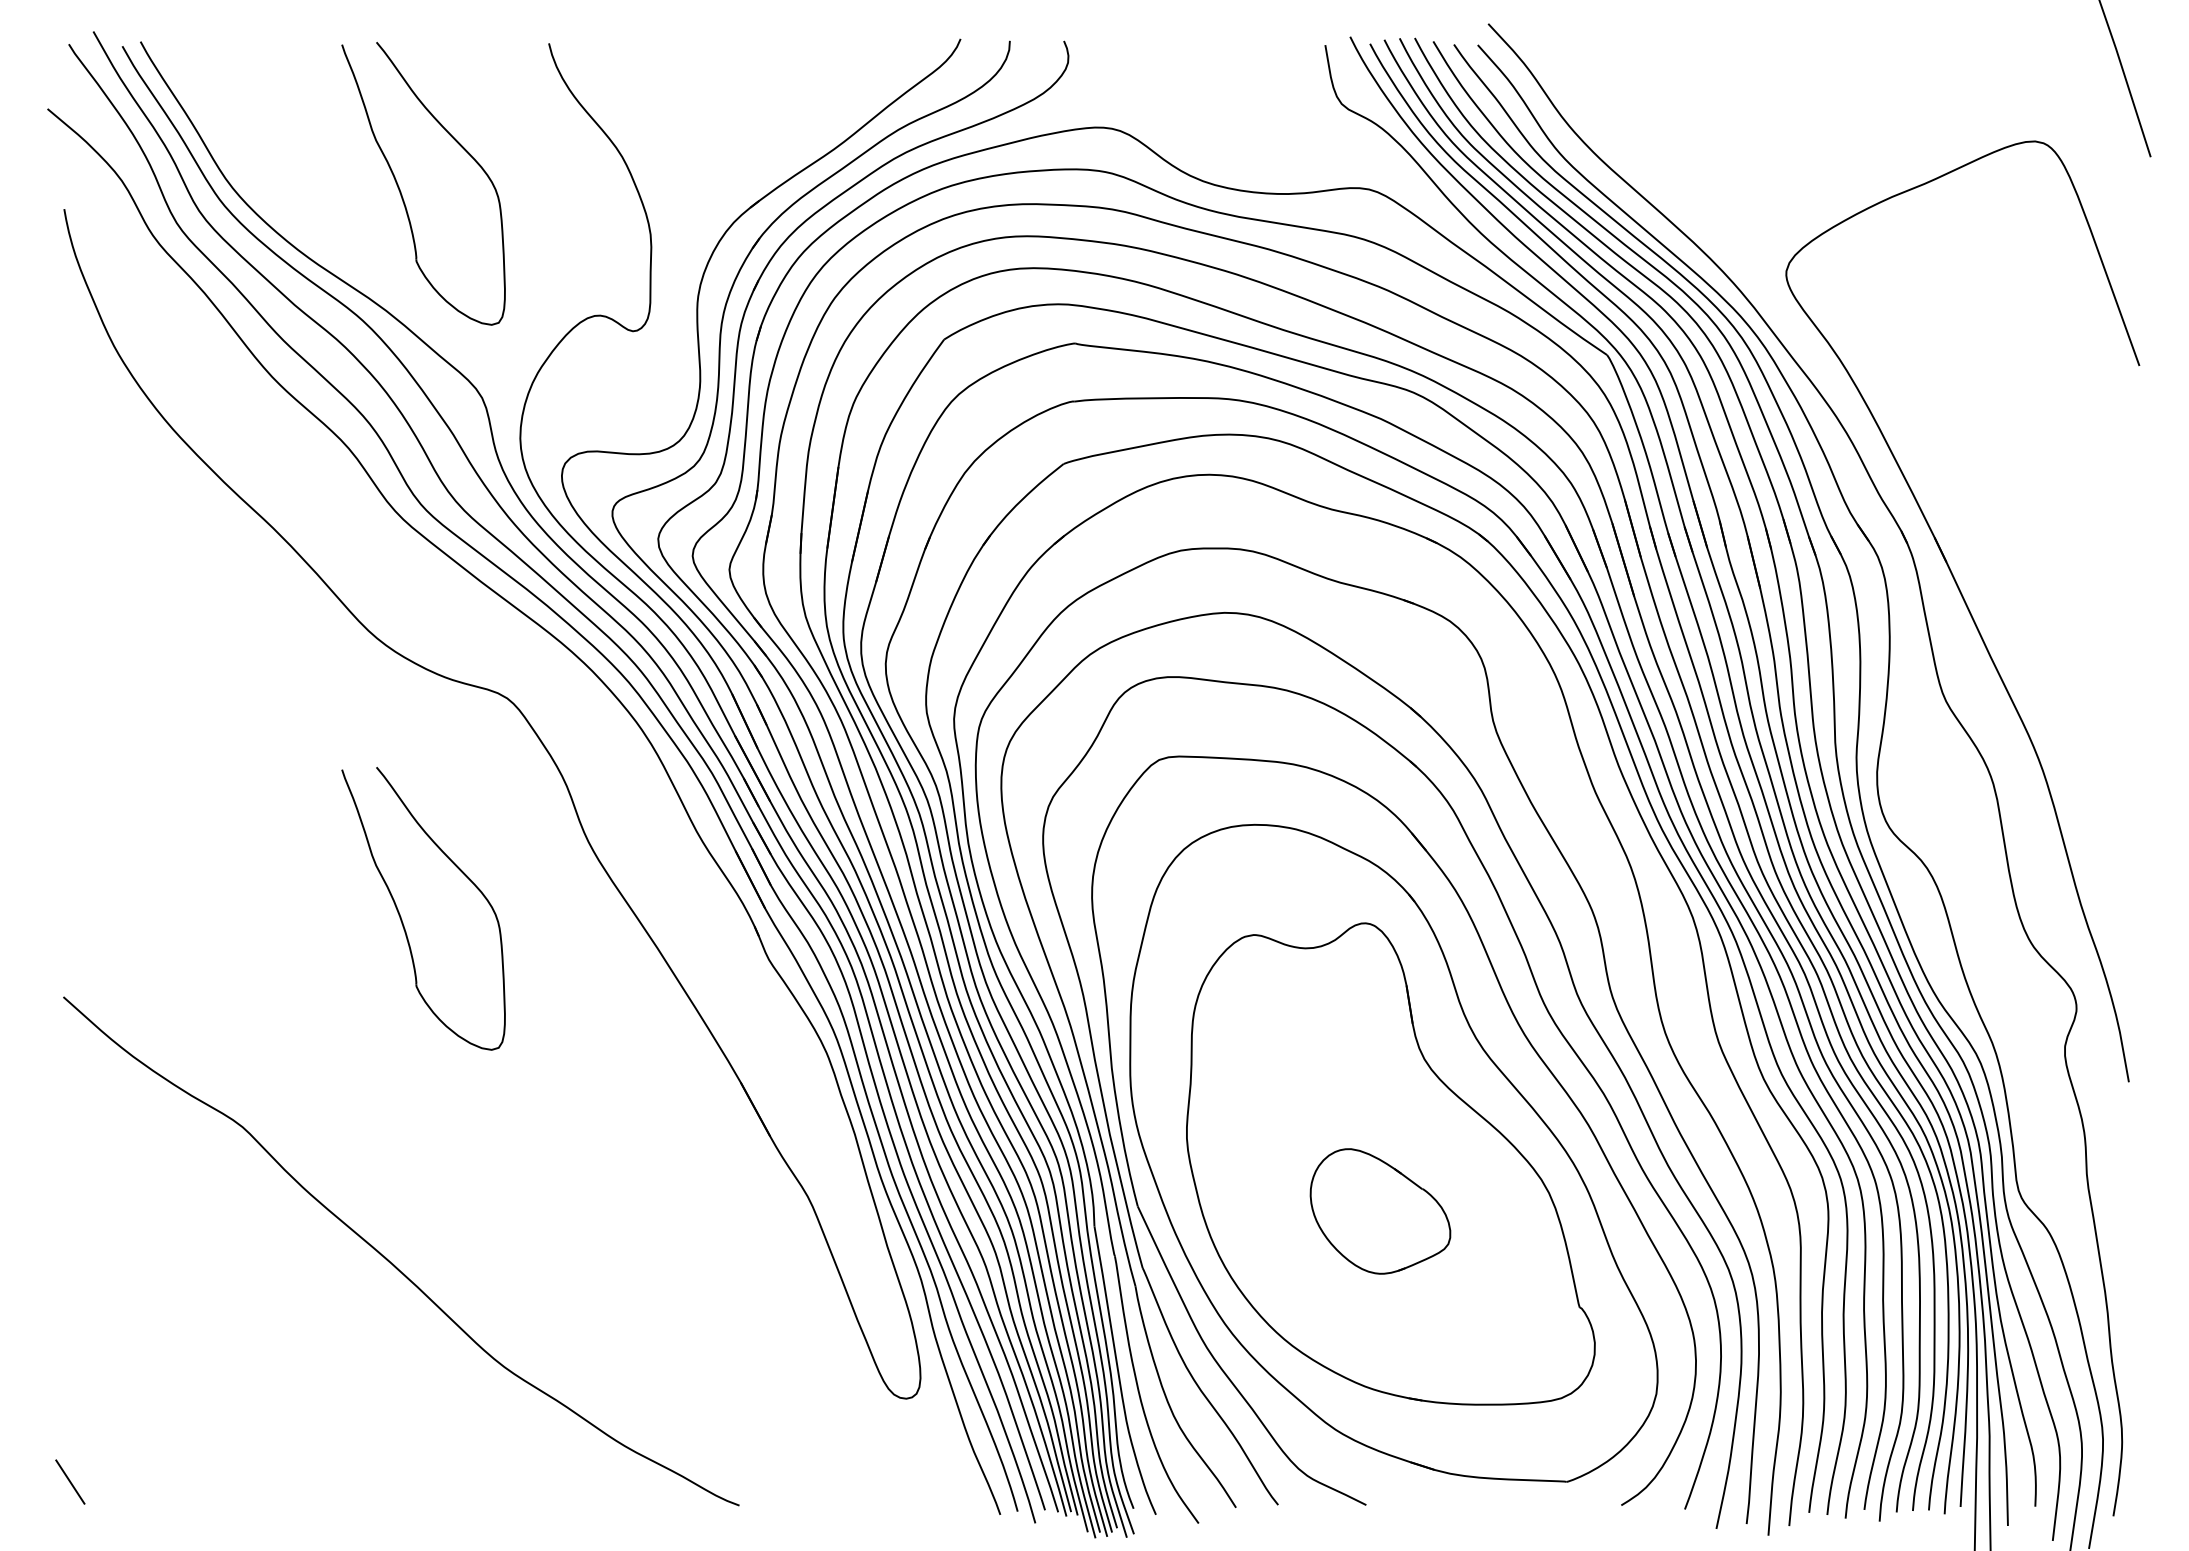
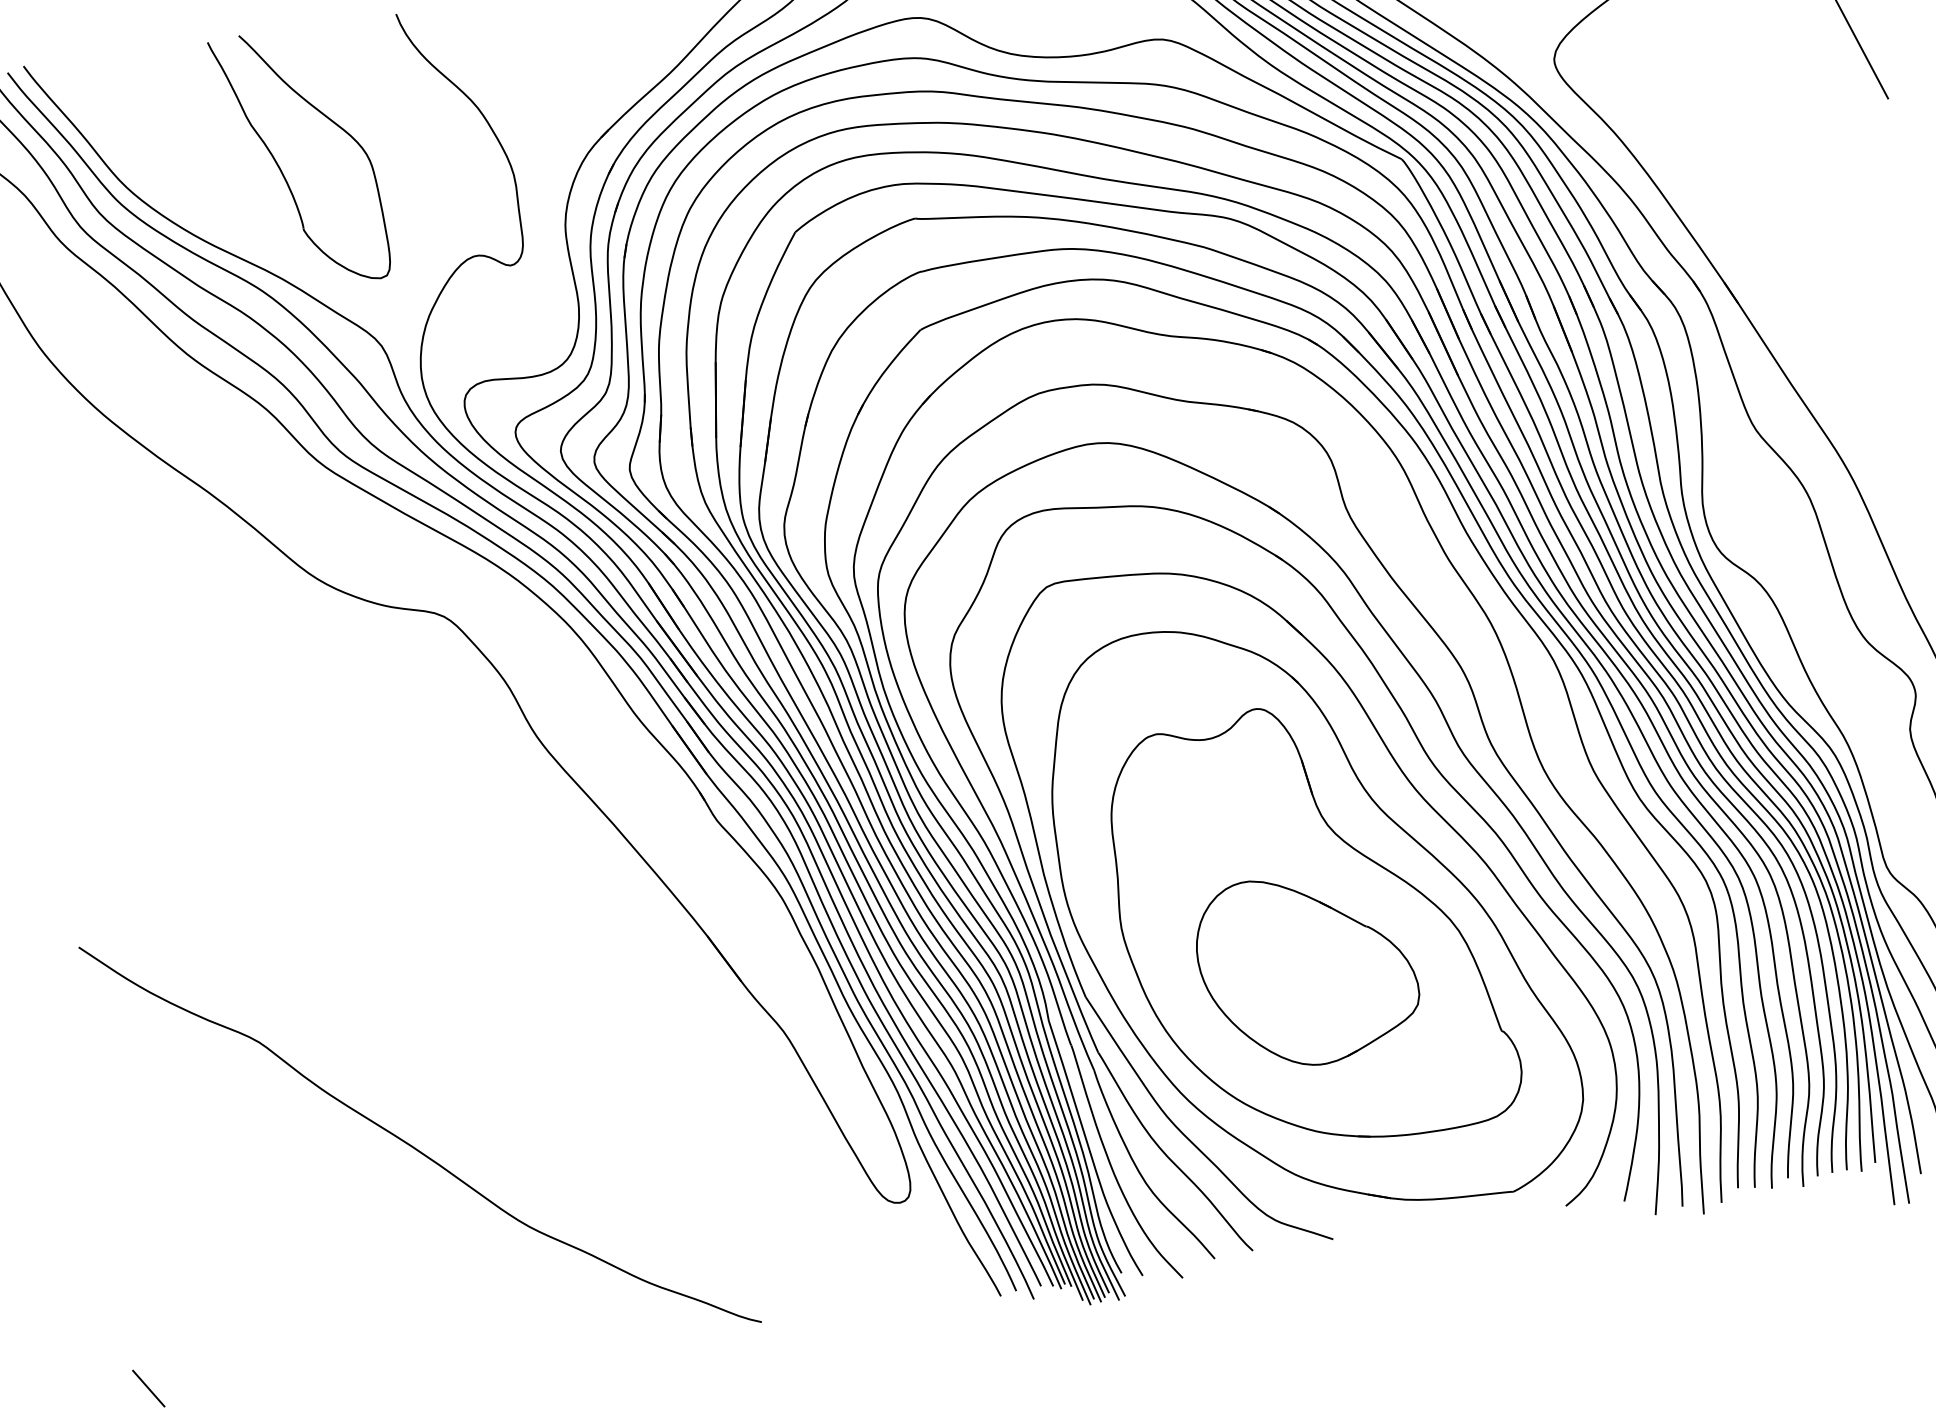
part: (401, 916) -> (376, 829), removed
part: (1380, 1211) -> (1307, 969), size x1.67

